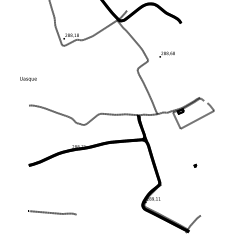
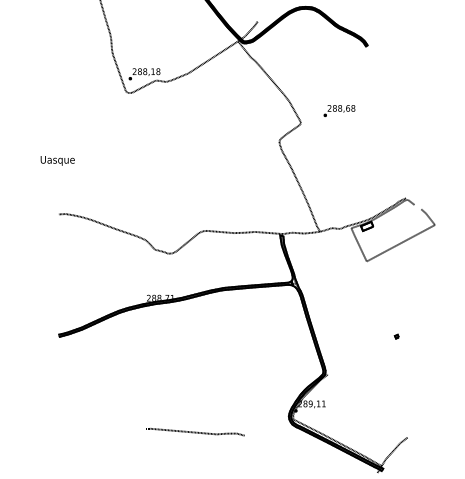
line: (52, 212) -> (195, 431), moved

